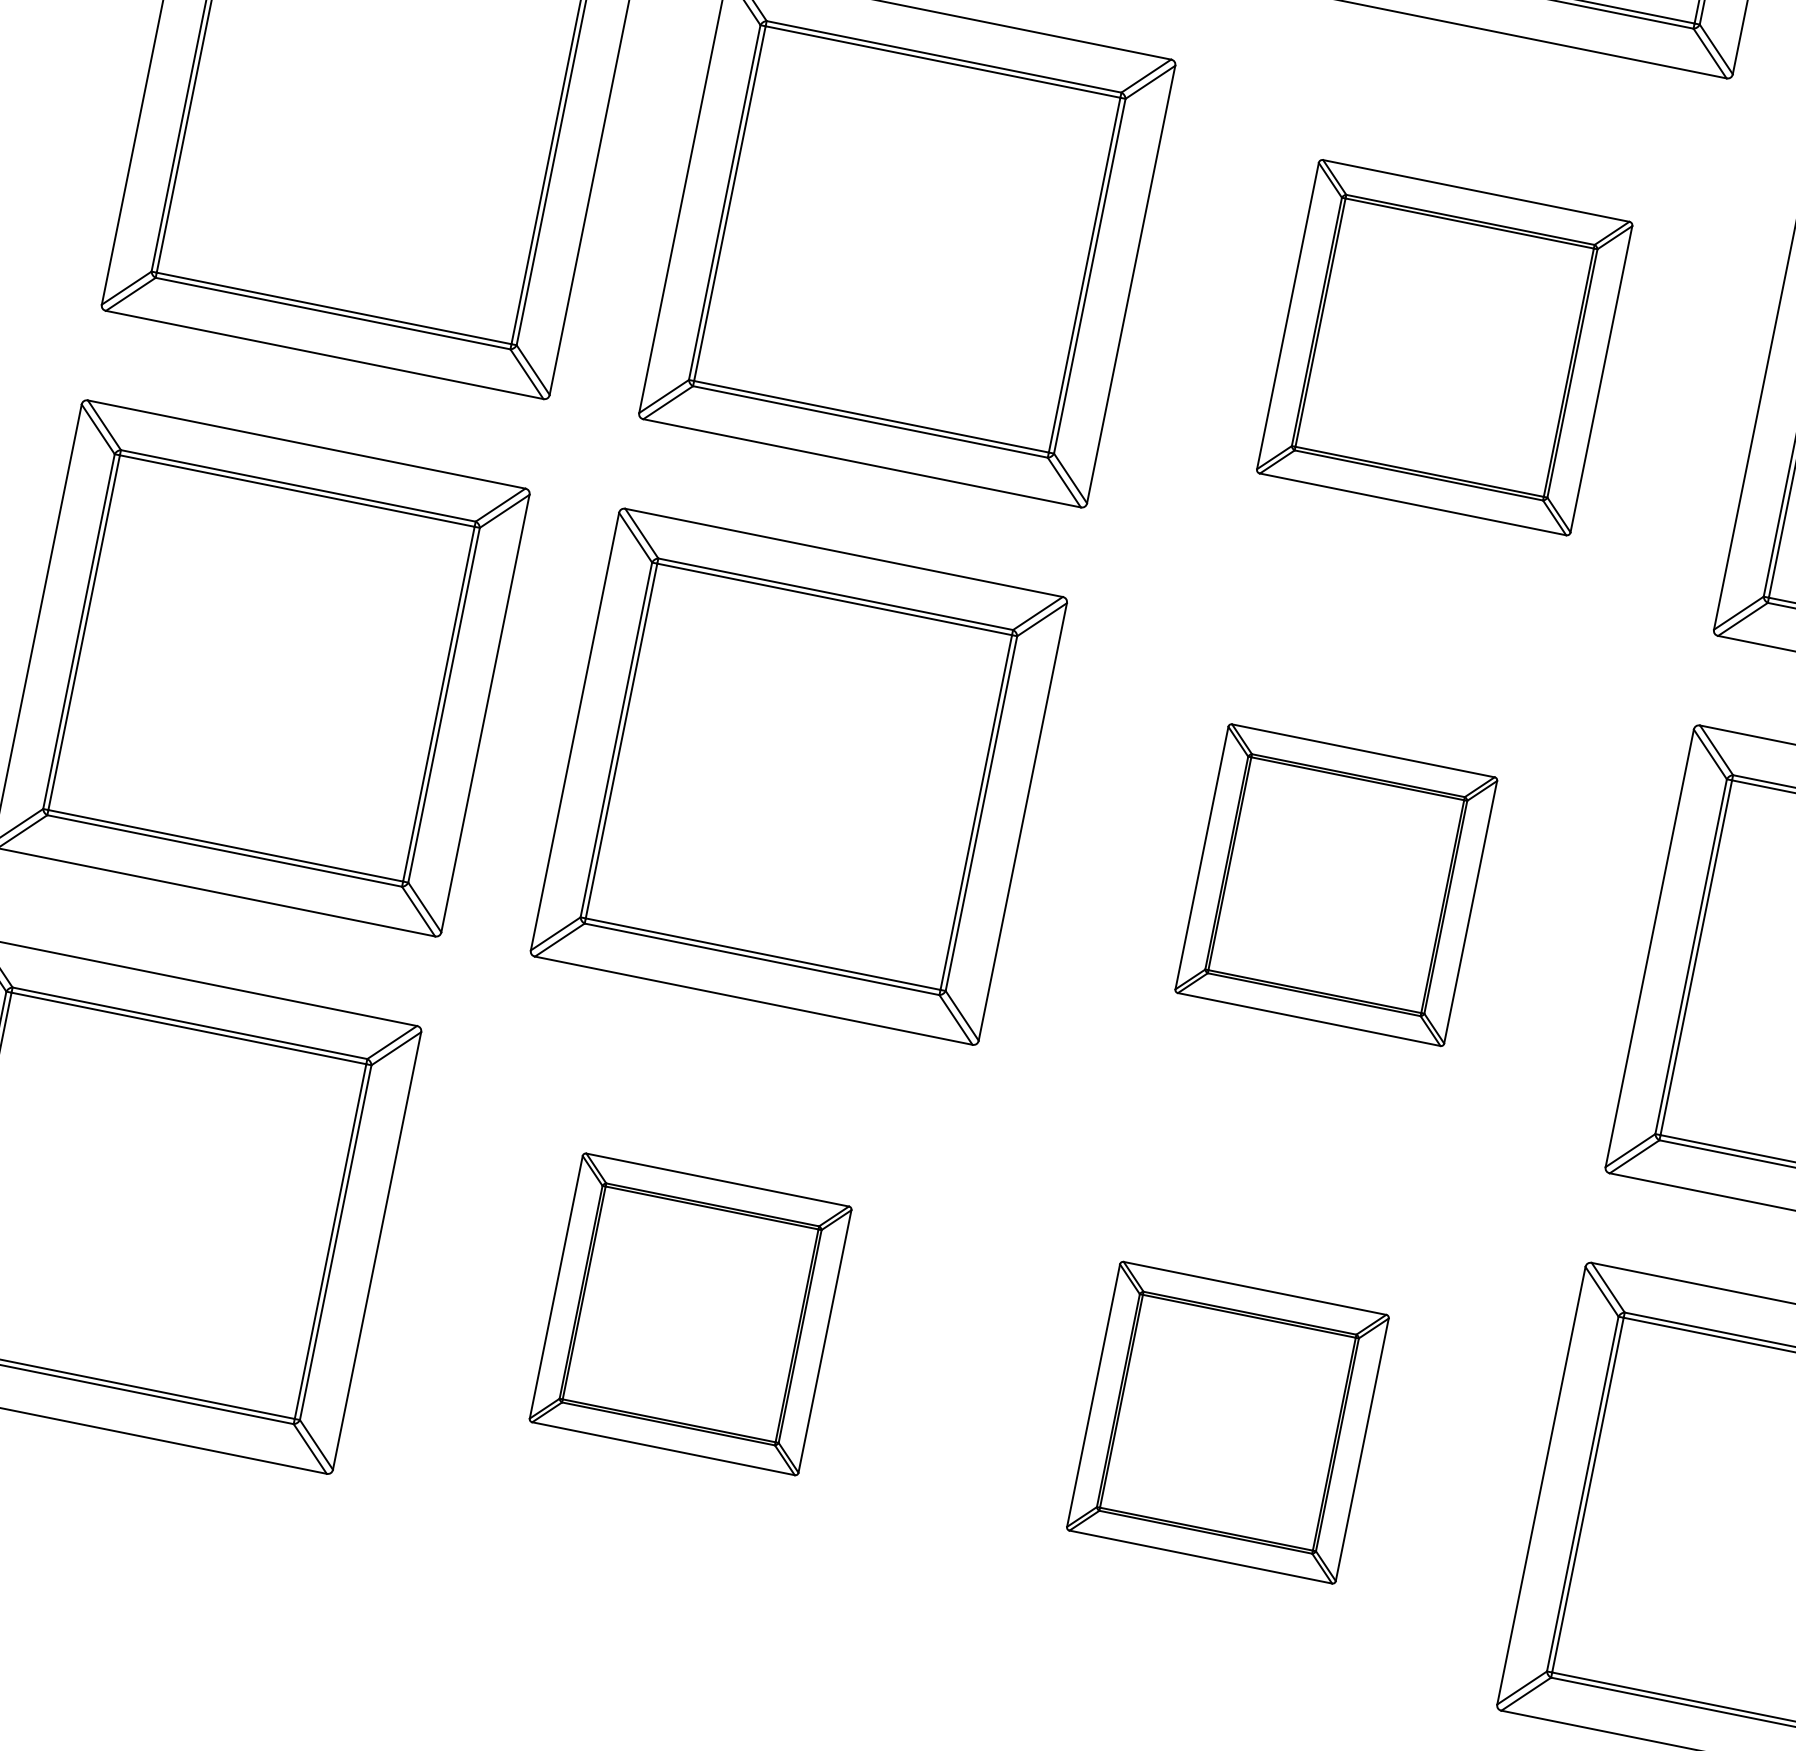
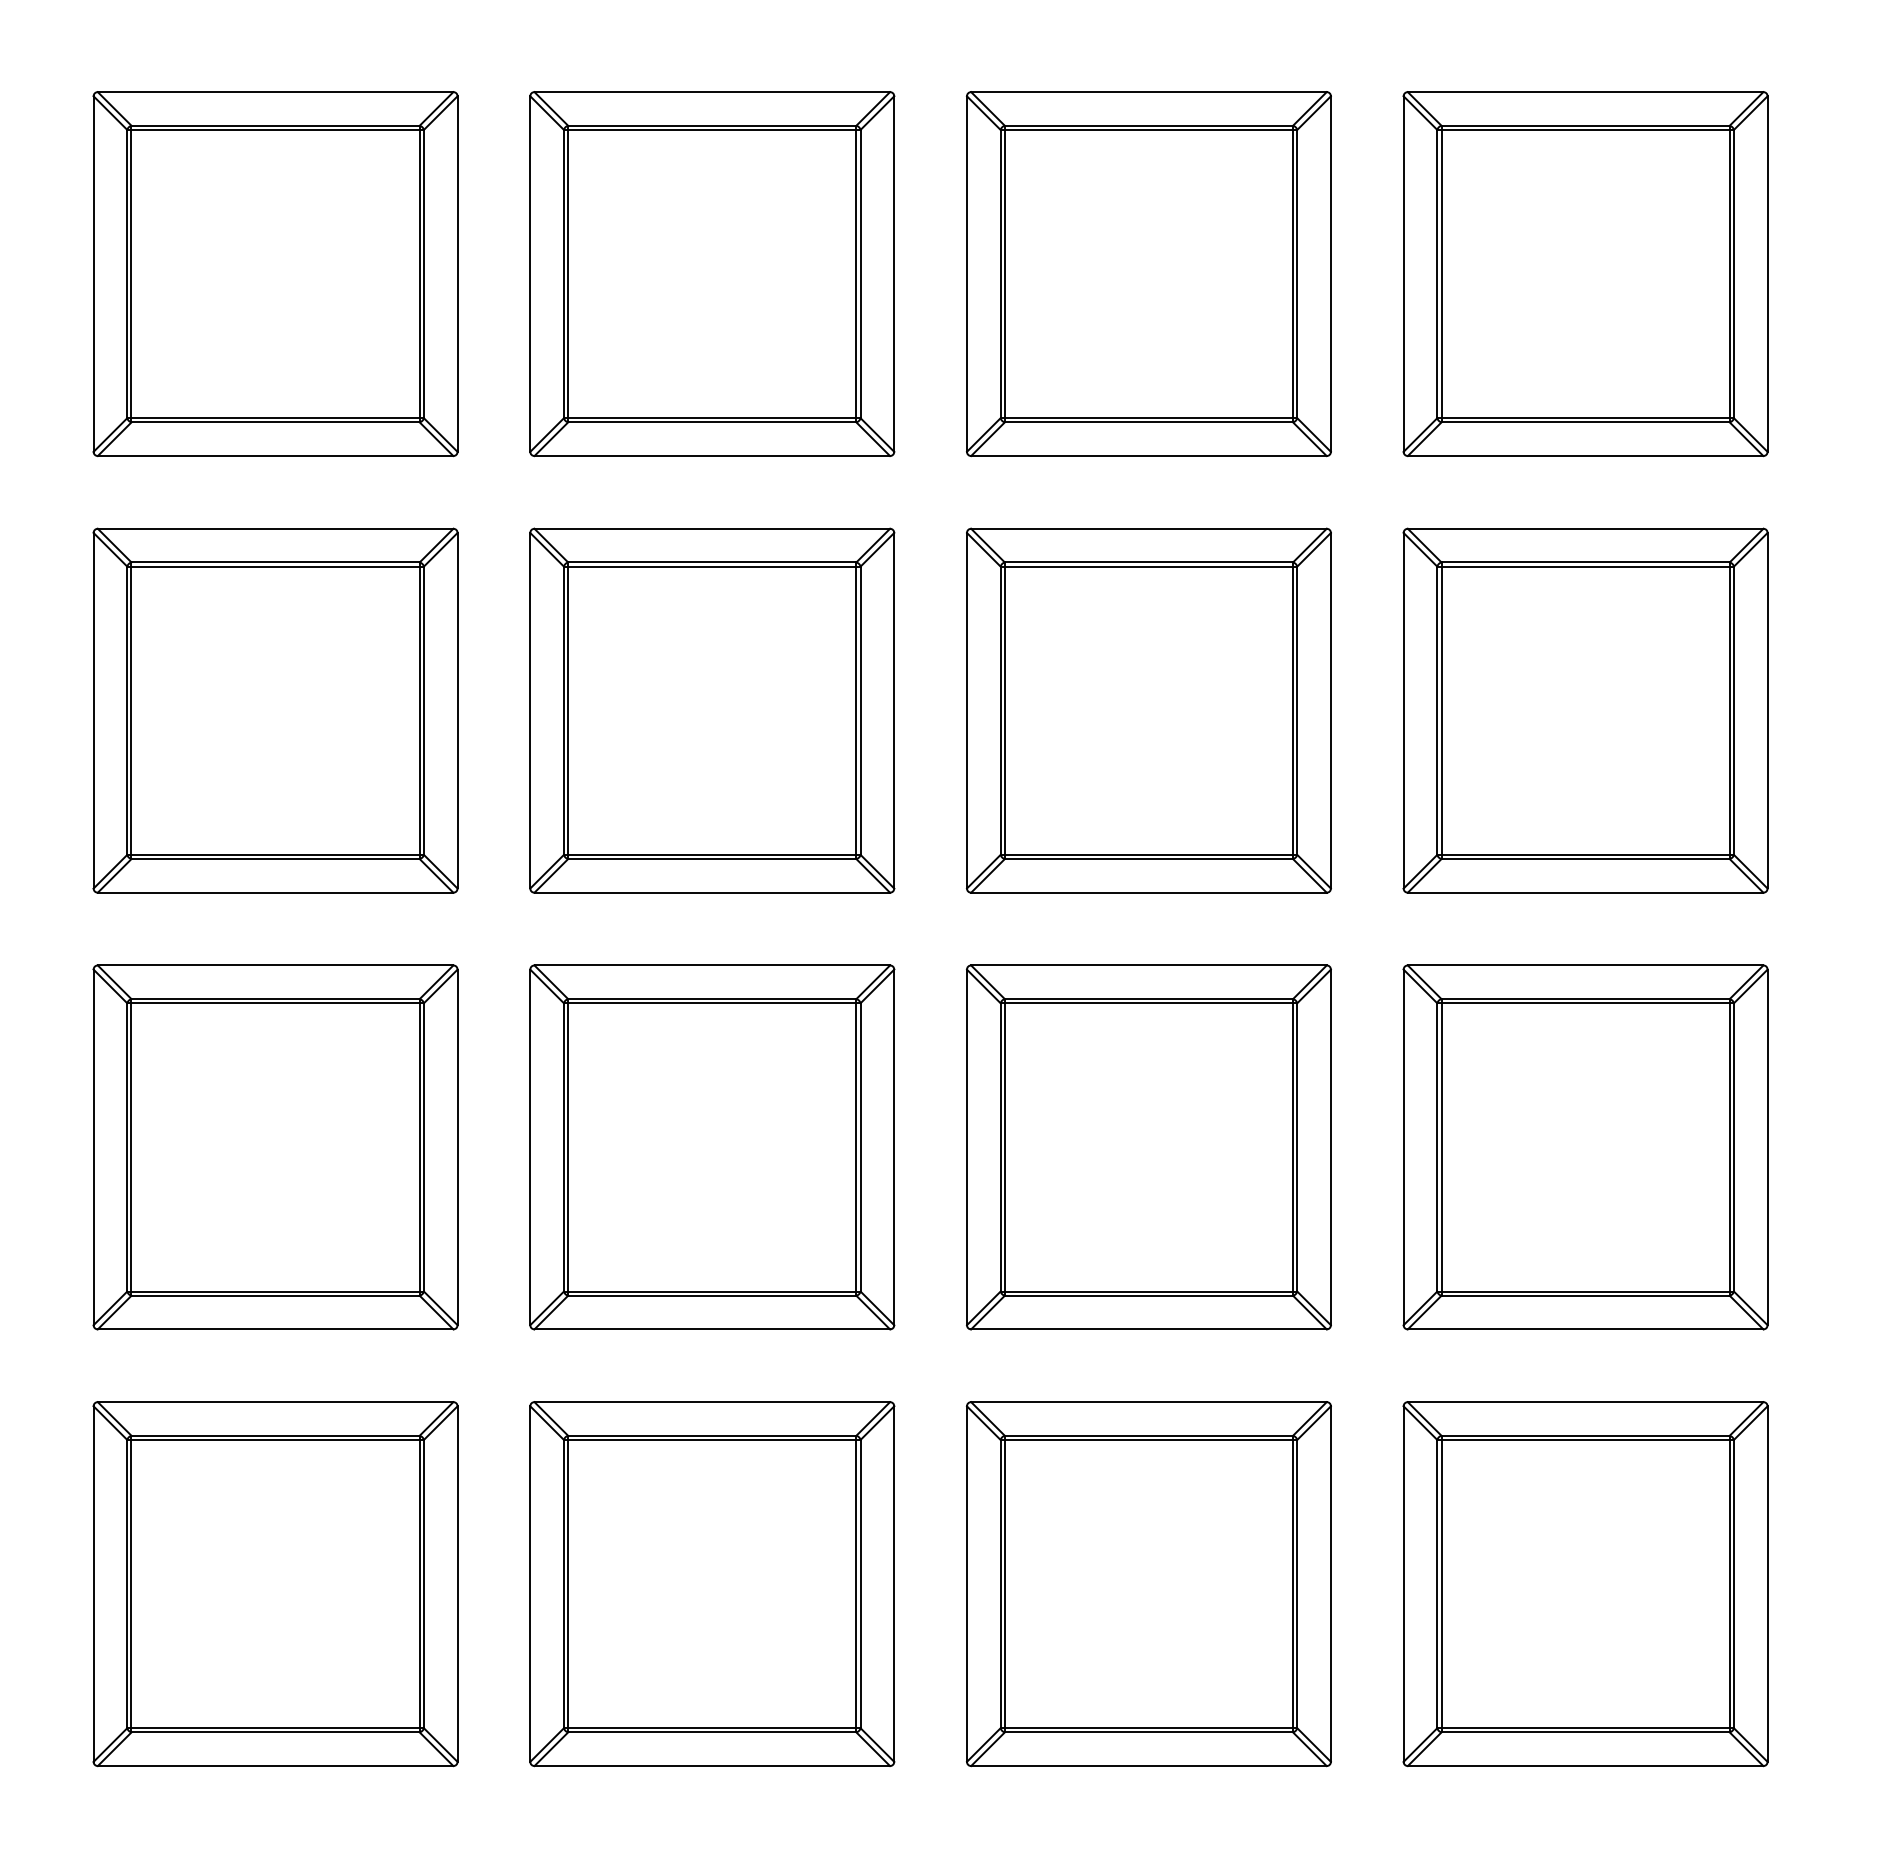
part: (1444, 347) -> (1148, 710), size x1.43
part: (1335, 885) -> (1148, 1147), size x1.67
part: (690, 1314) -> (712, 1584), size x1.67
part: (1227, 1422) -> (1148, 1584), size x1.67

